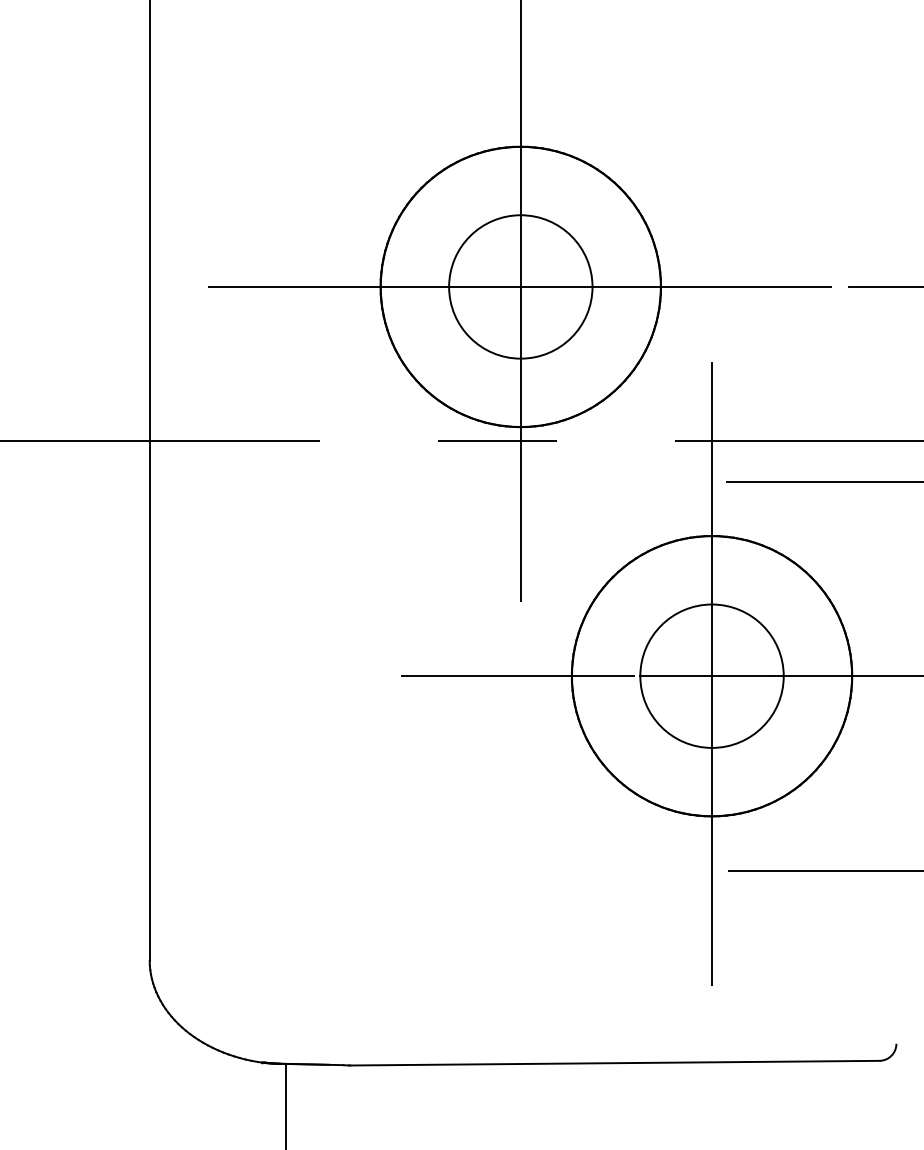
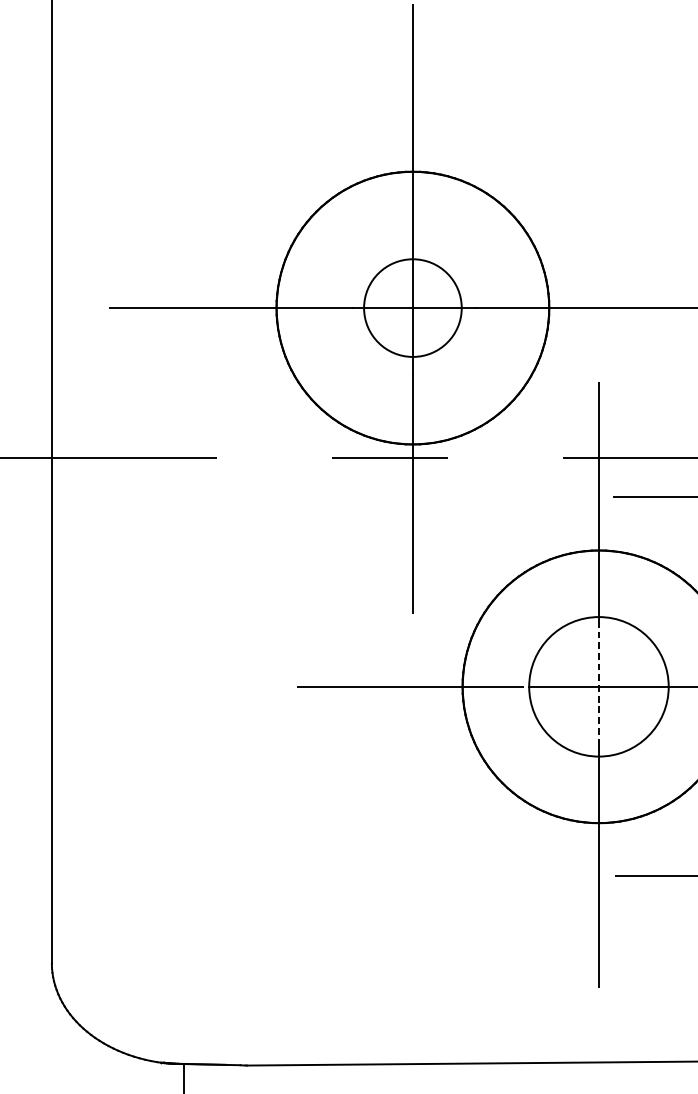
circle: (520, 286) -> (412, 307), size x0.7
line: (712, 675) -> (599, 686), solid -> dashed

